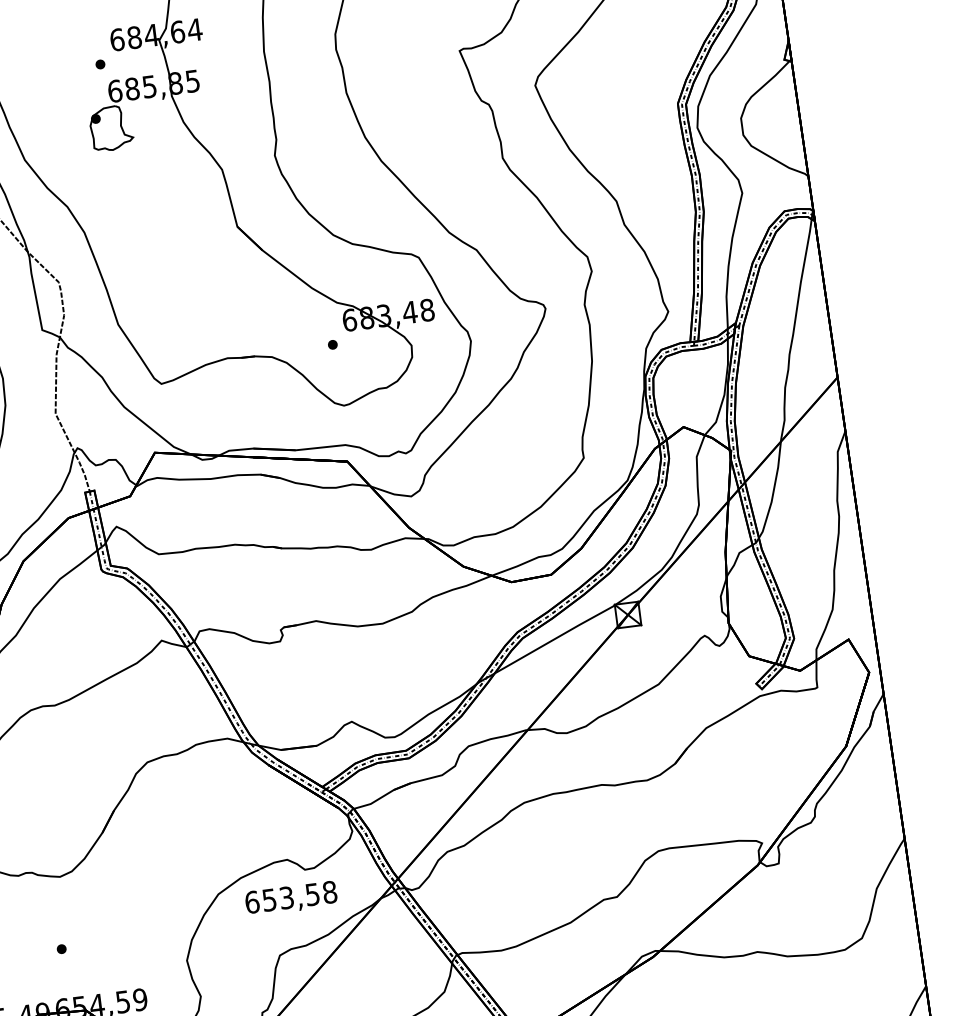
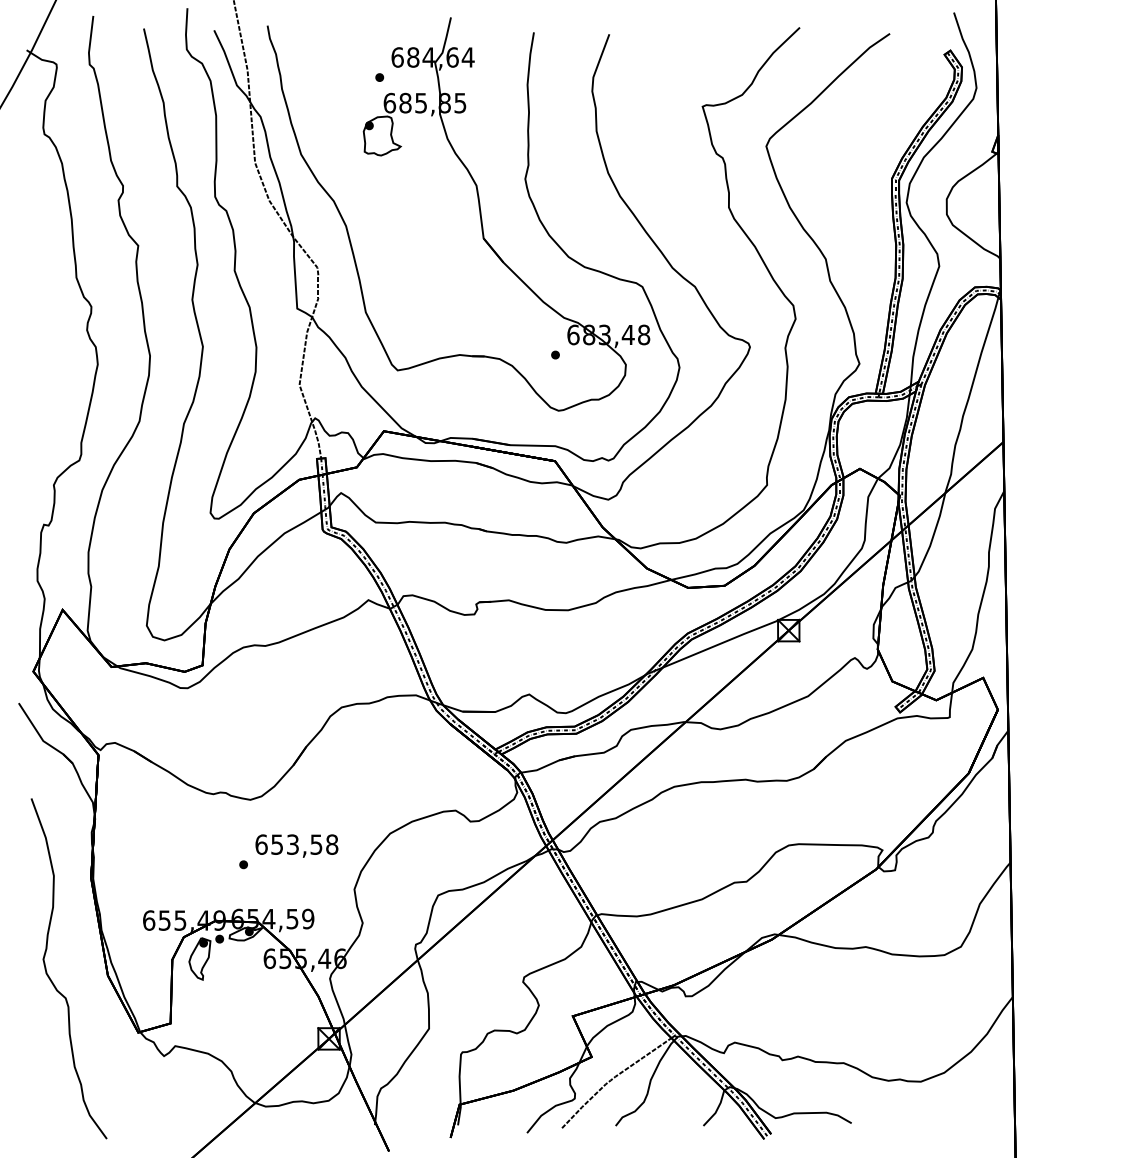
text: (290, 898) -> (296, 845), moved

